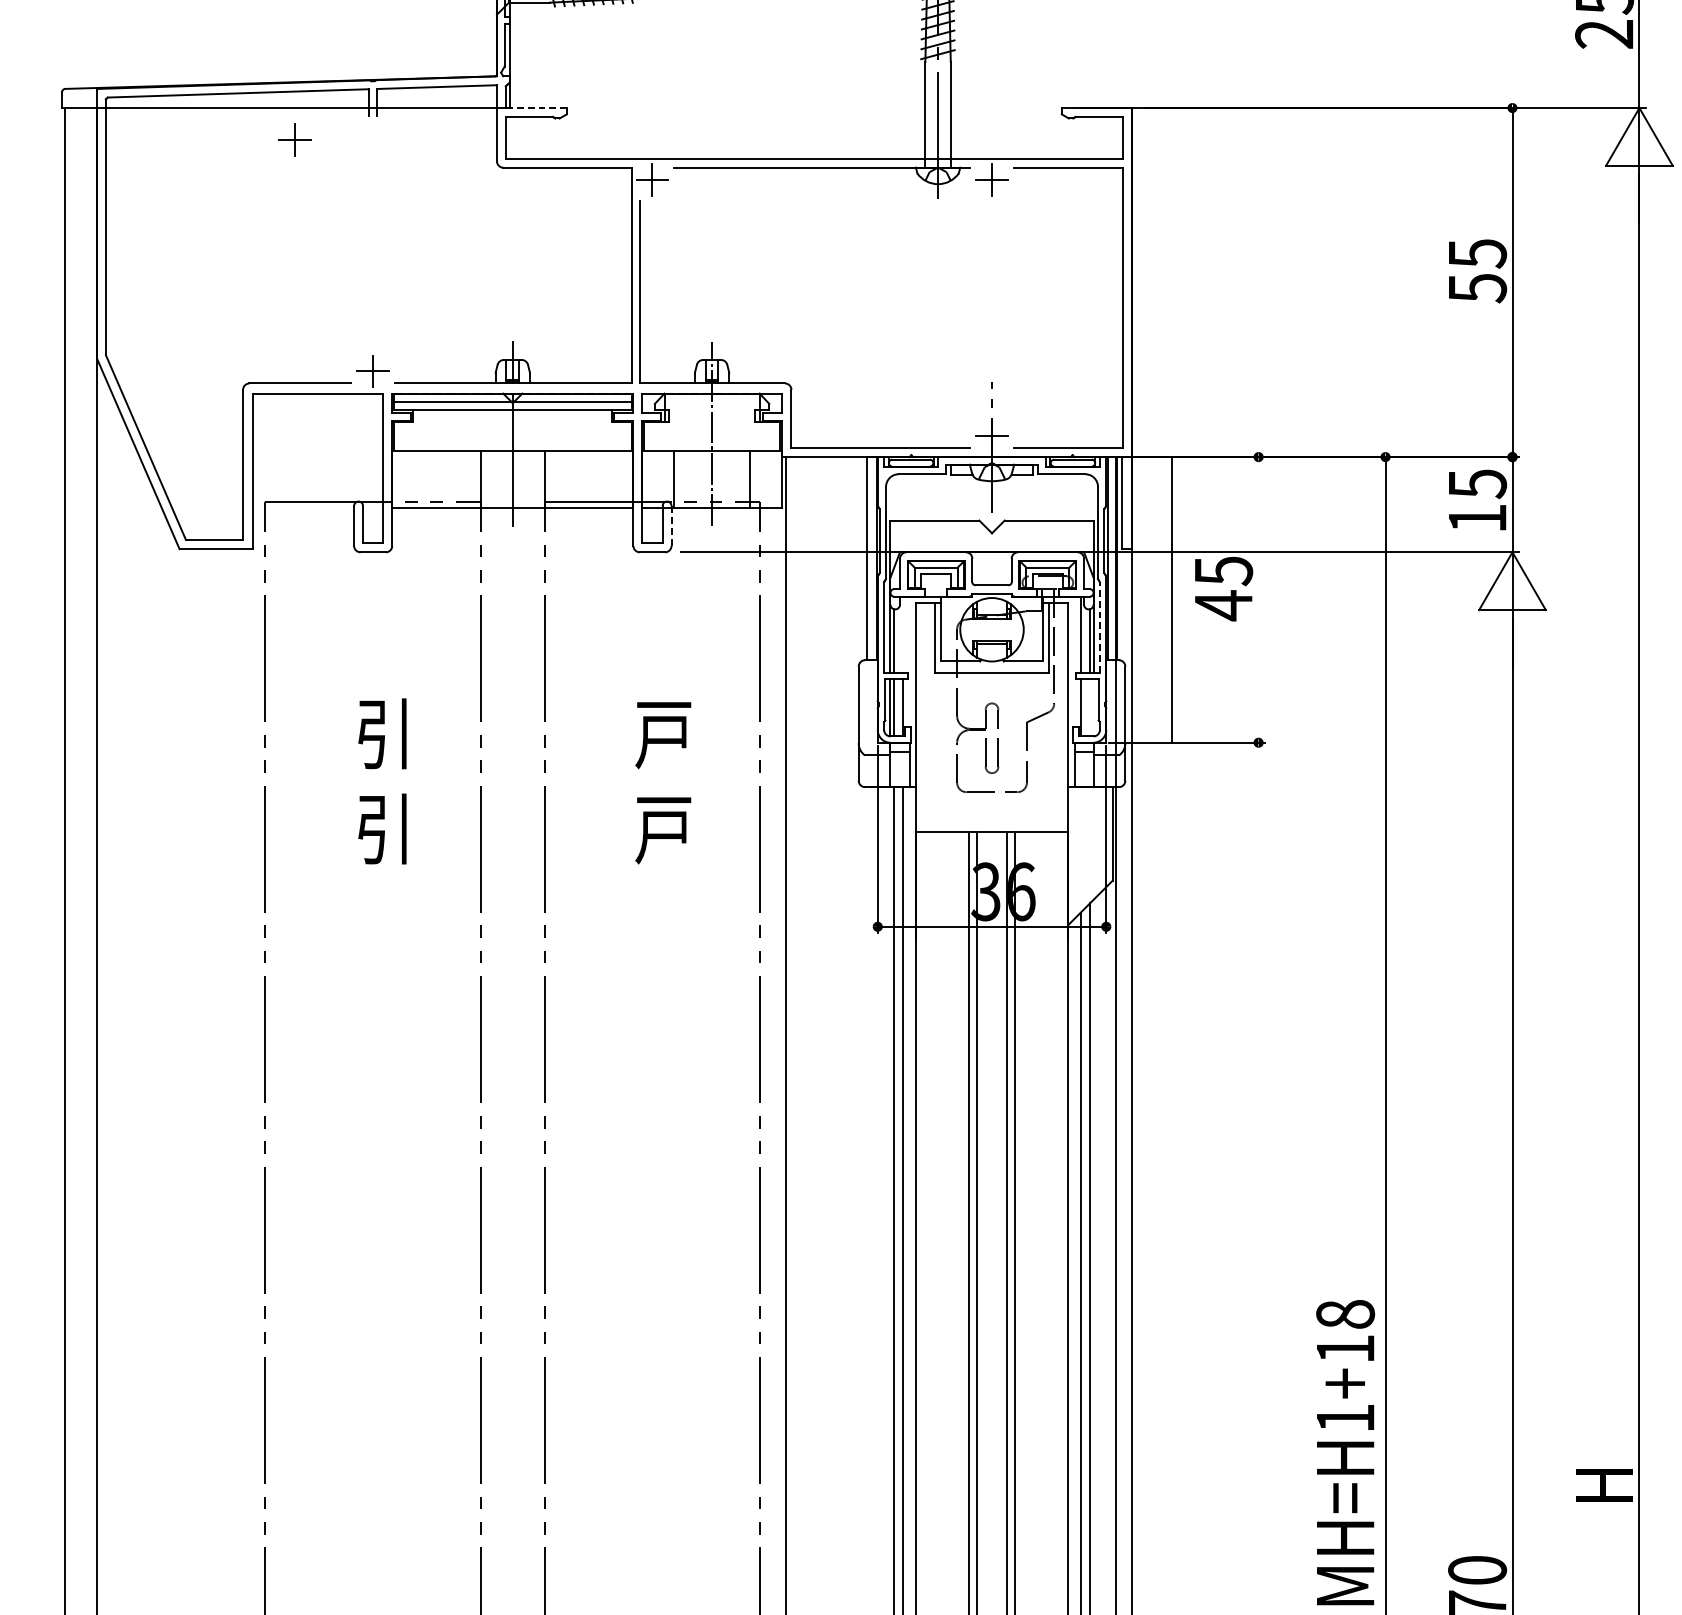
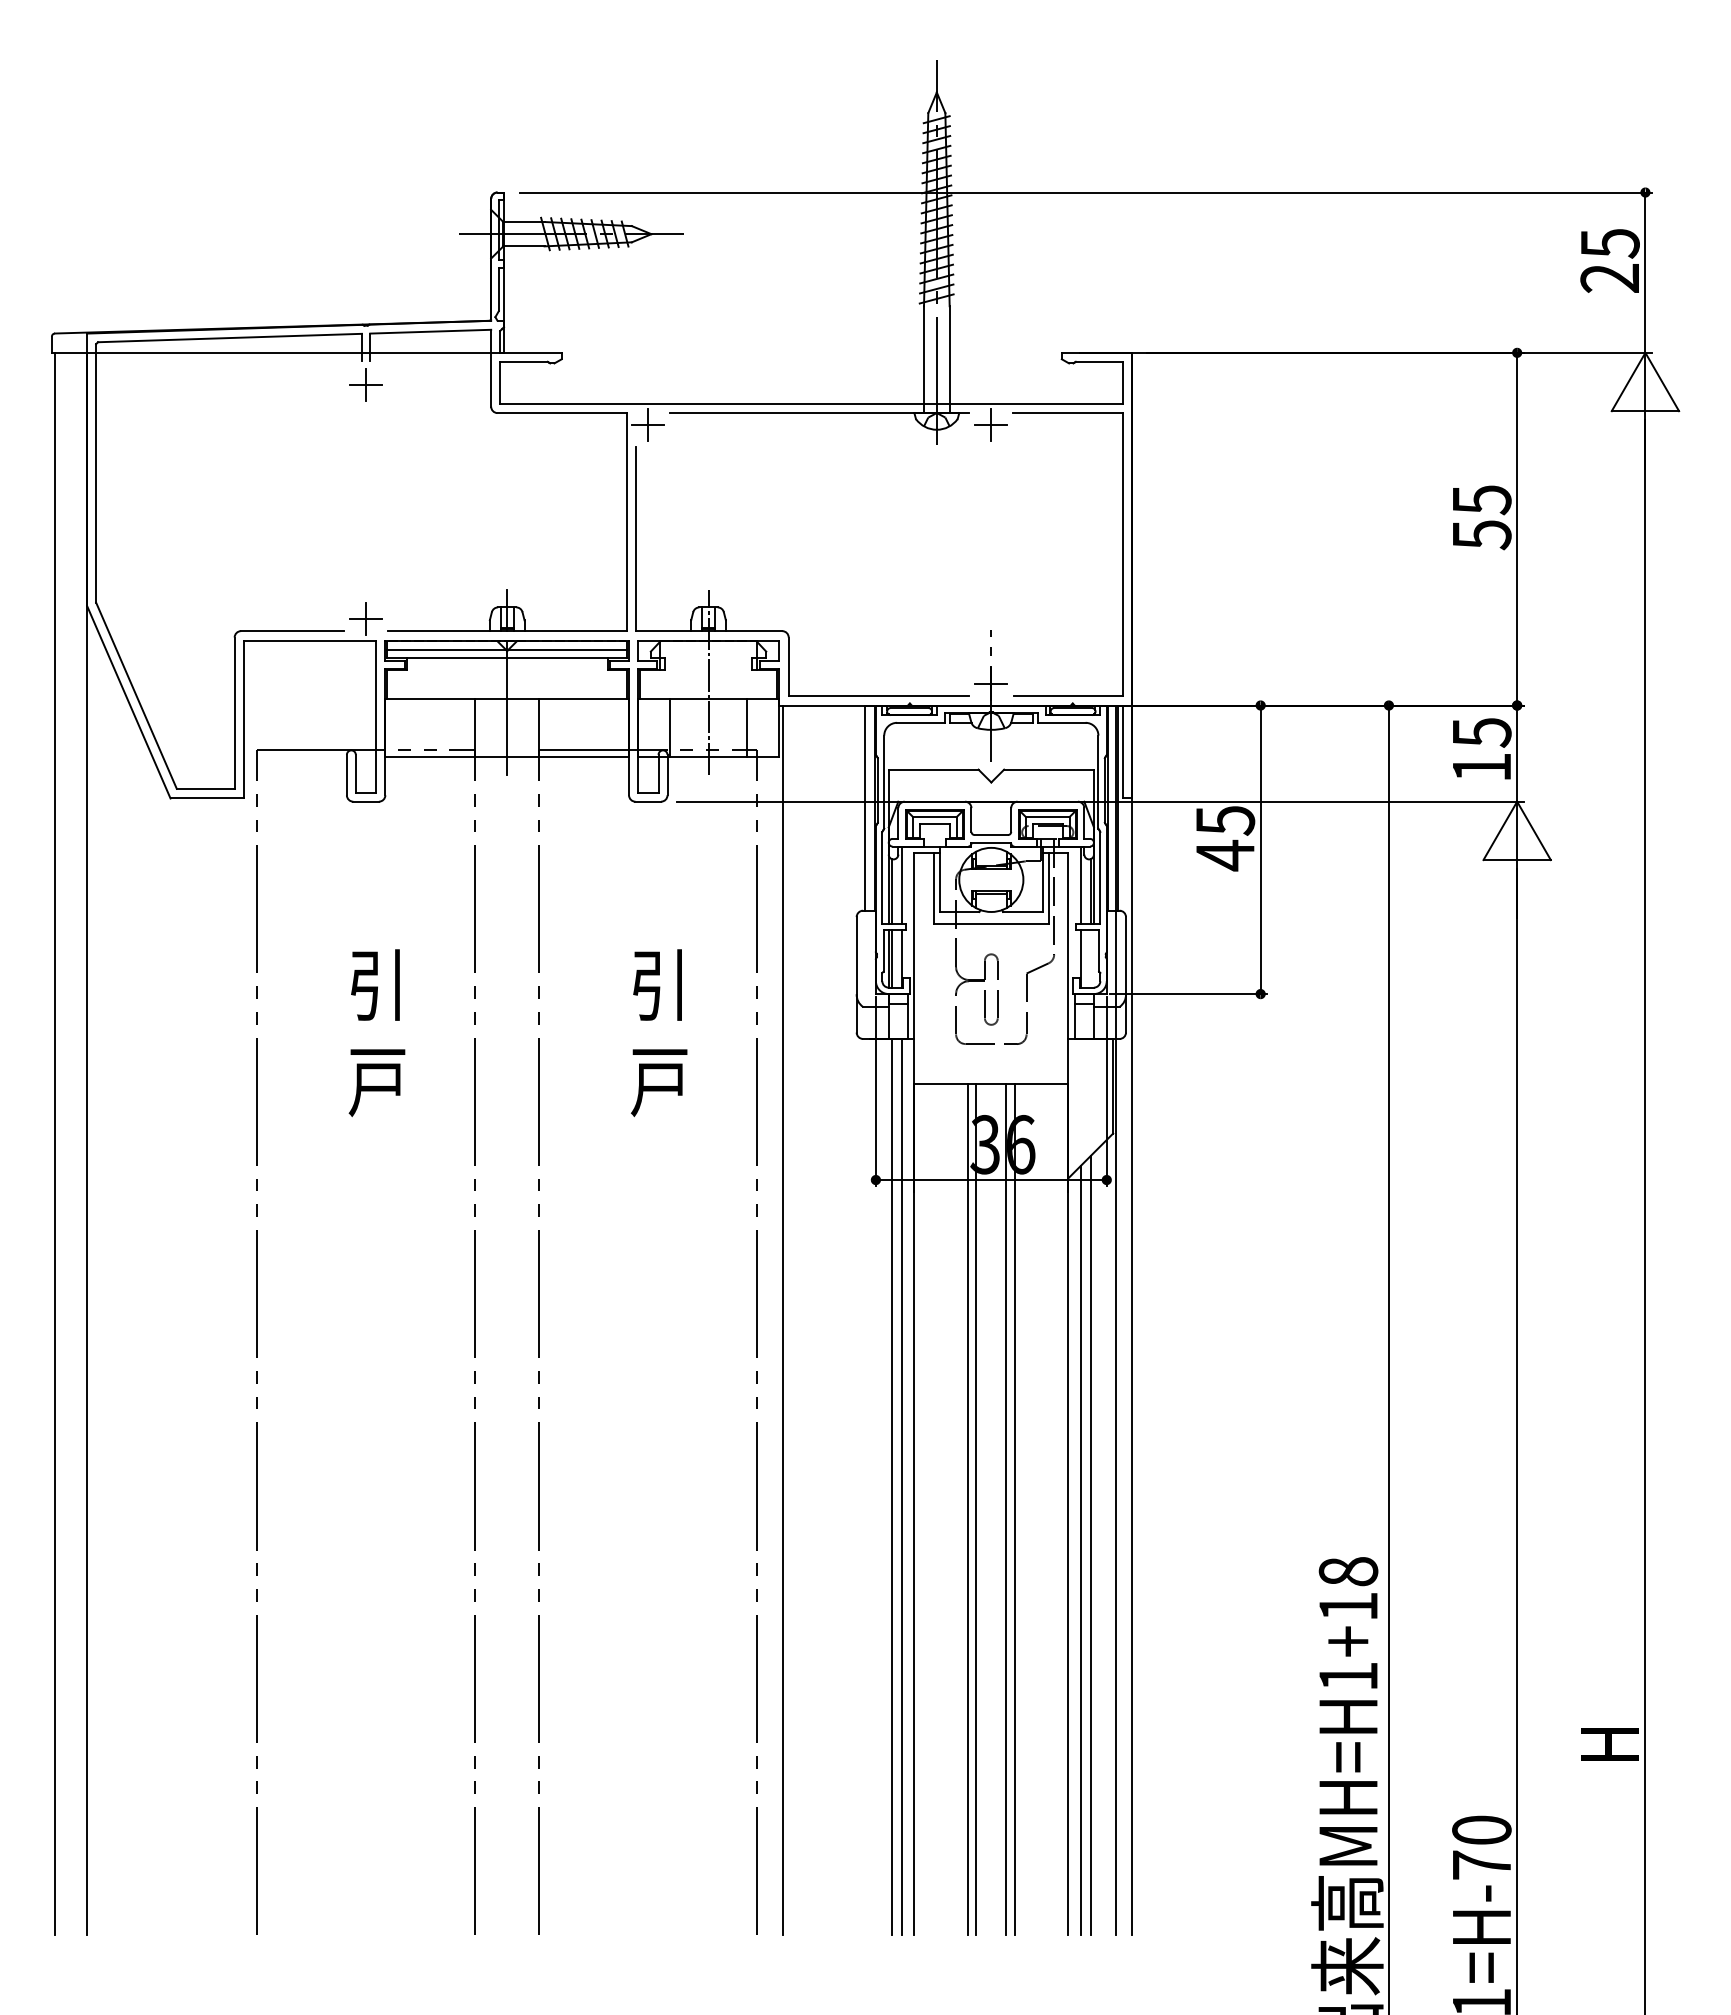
line: (535, 107) -> (530, 352), dashed -> solid
part: (294, 139) -> (365, 384), moved
line: (671, 526) -> (667, 775), dashed -> solid
line: (1171, 599) -> (1260, 849), moved
line: (1100, 627) -> (1100, 877), dashed -> solid
line: (903, 634) -> (901, 884), added
text: (663, 733) -> (659, 984), 戸 -> 引
text: (383, 829) -> (376, 1081), 引 -> 戸

